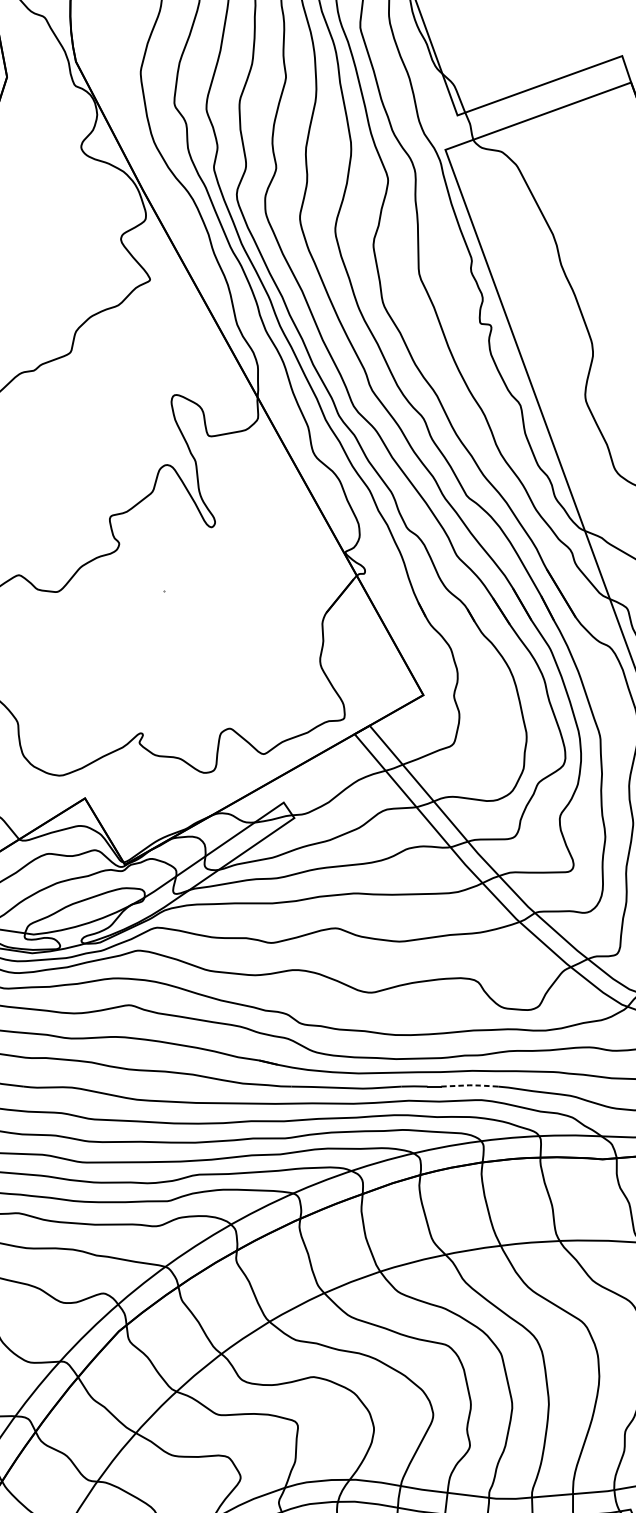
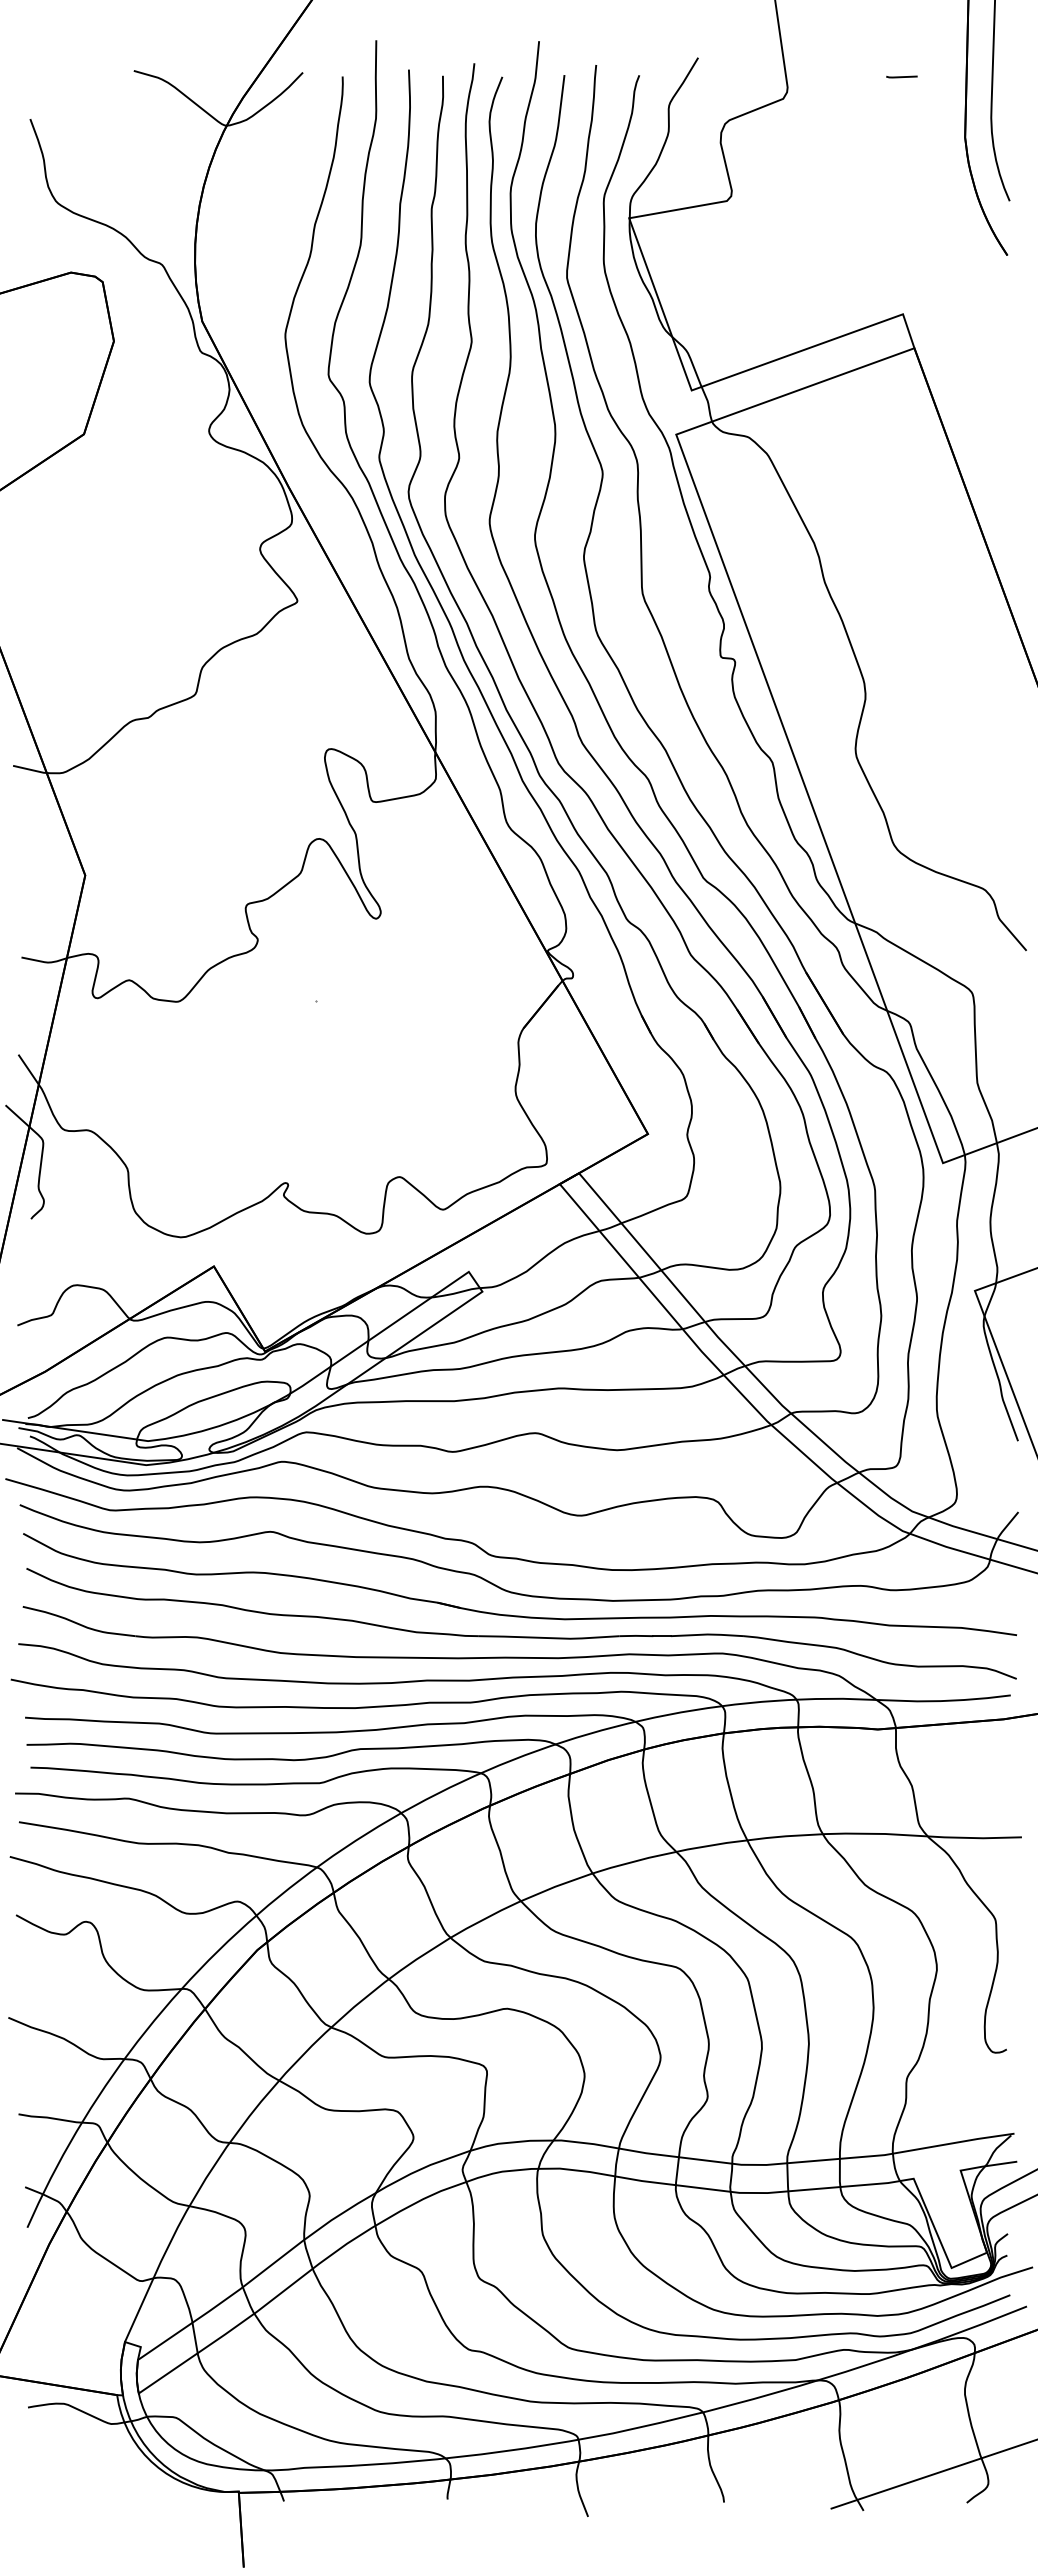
line: (469, 1085) -> (707, 1634), dashed -> solid

